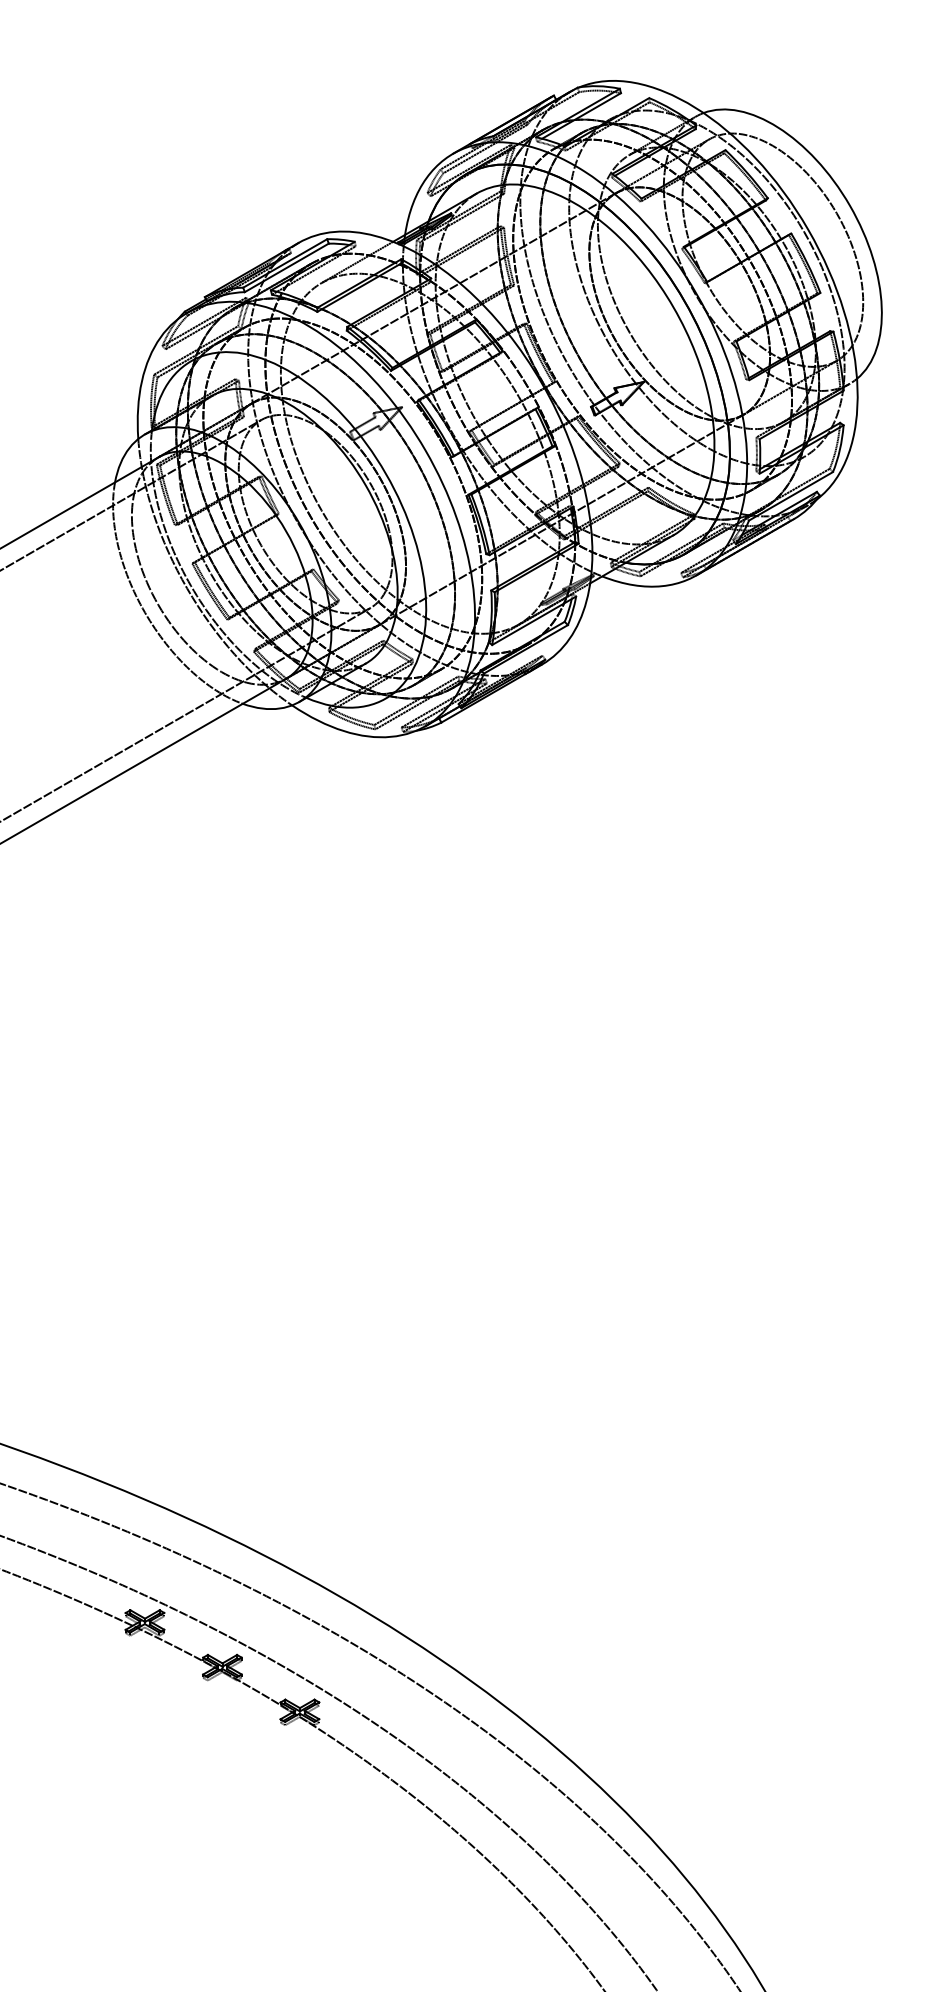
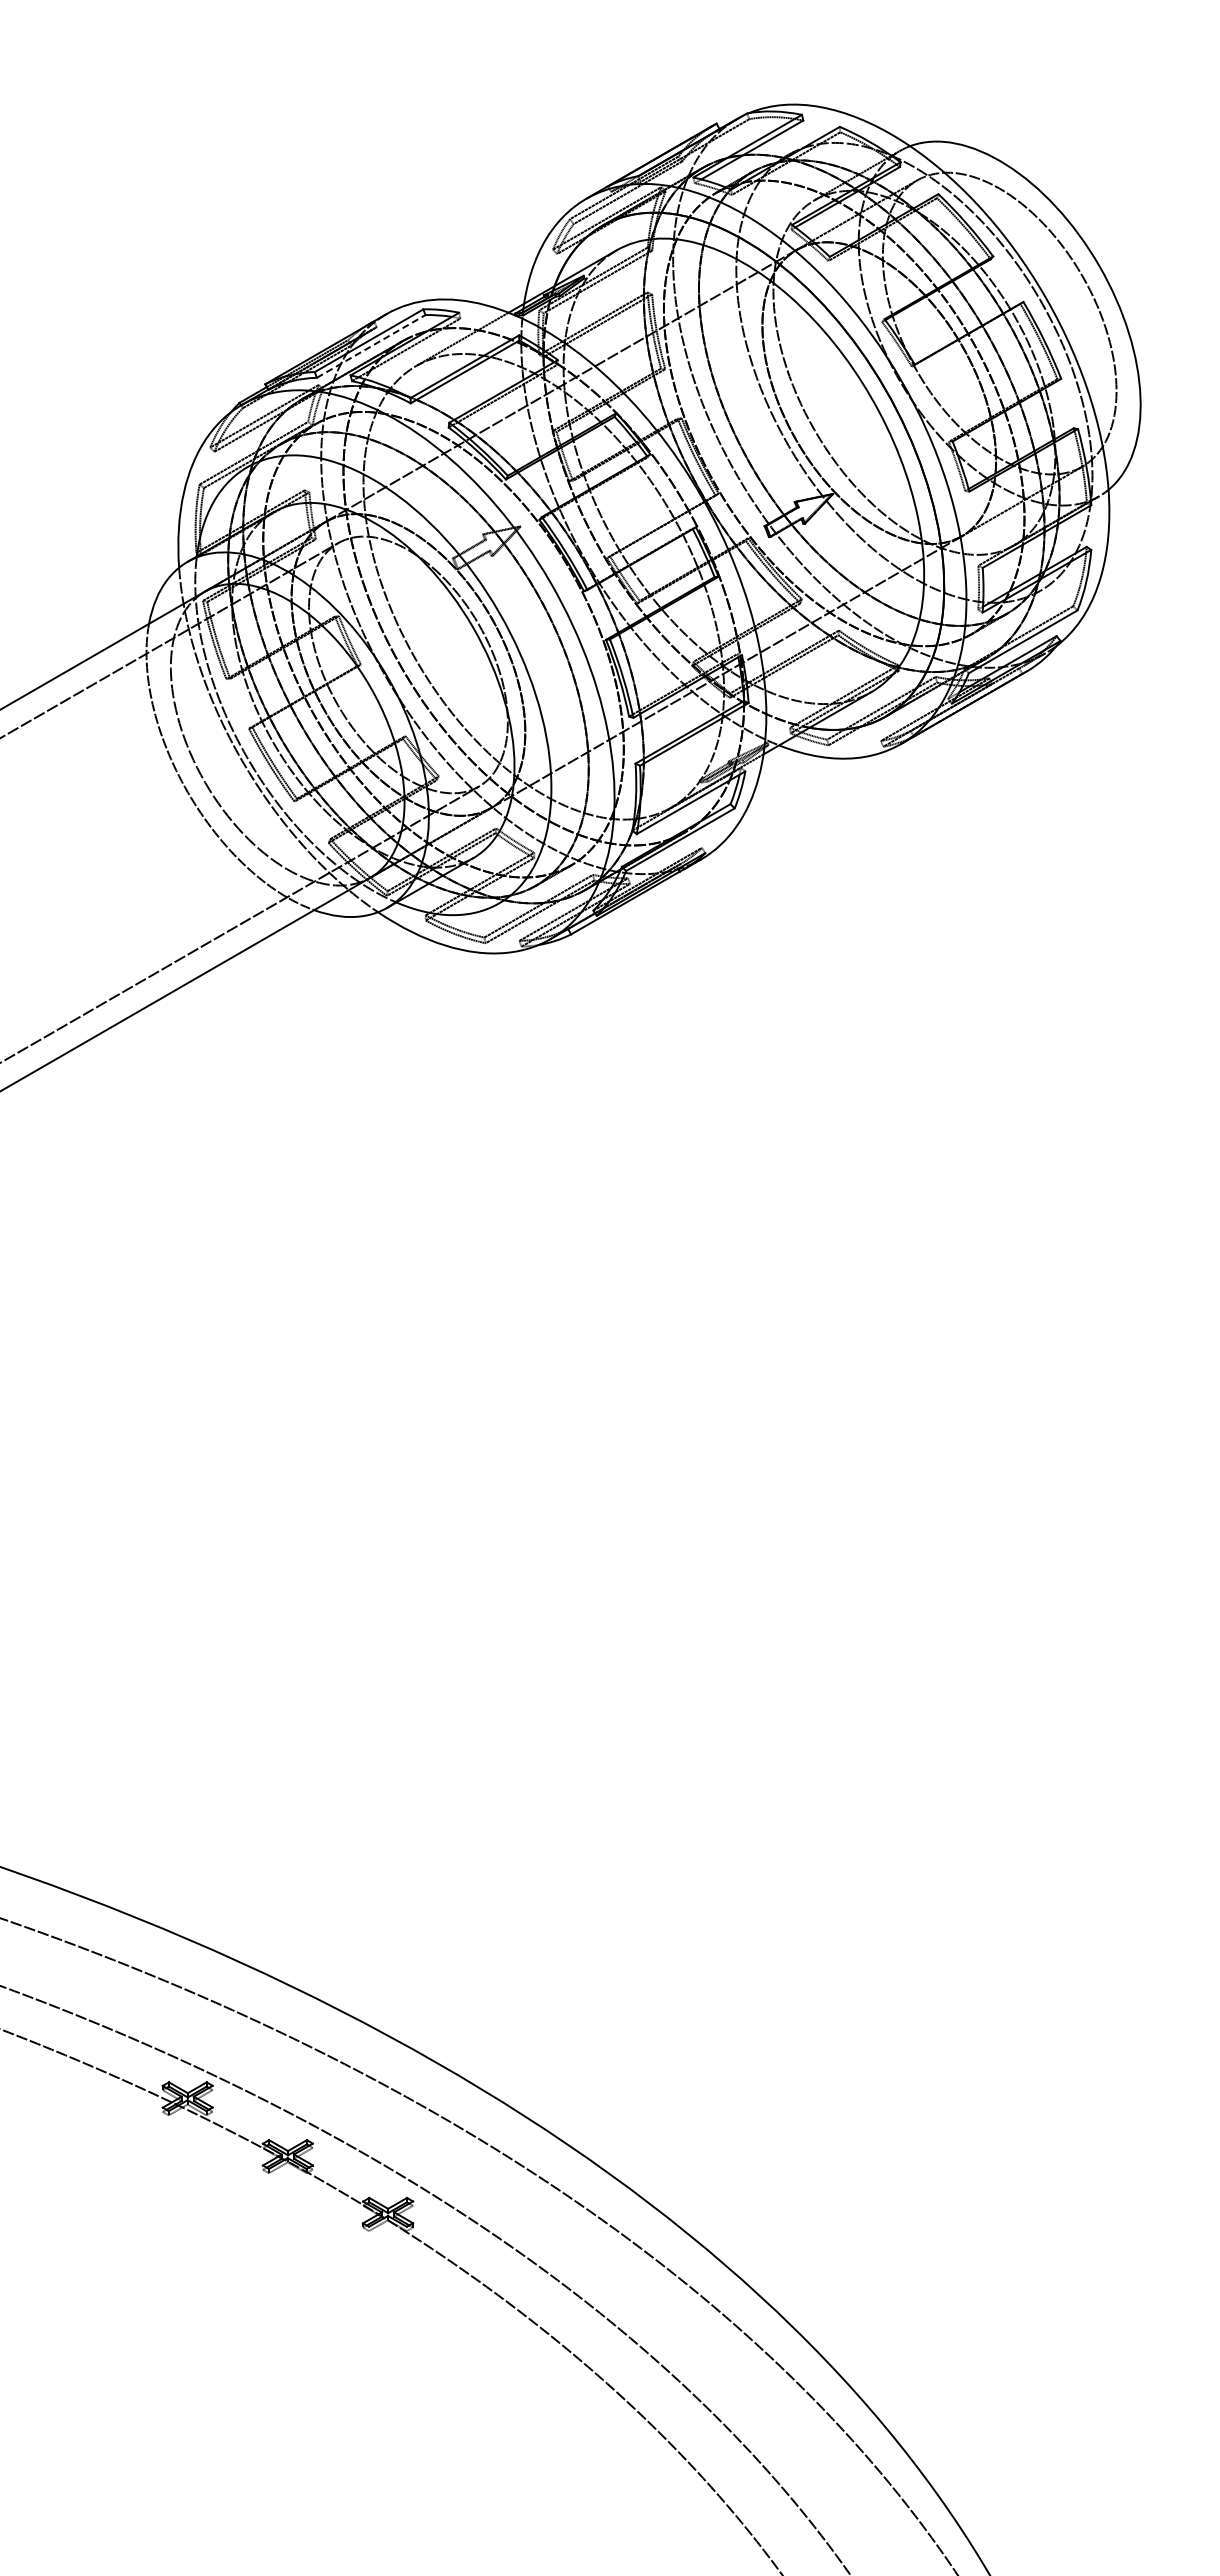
line: (287, 267) -> (371, 346), solid -> dashed

